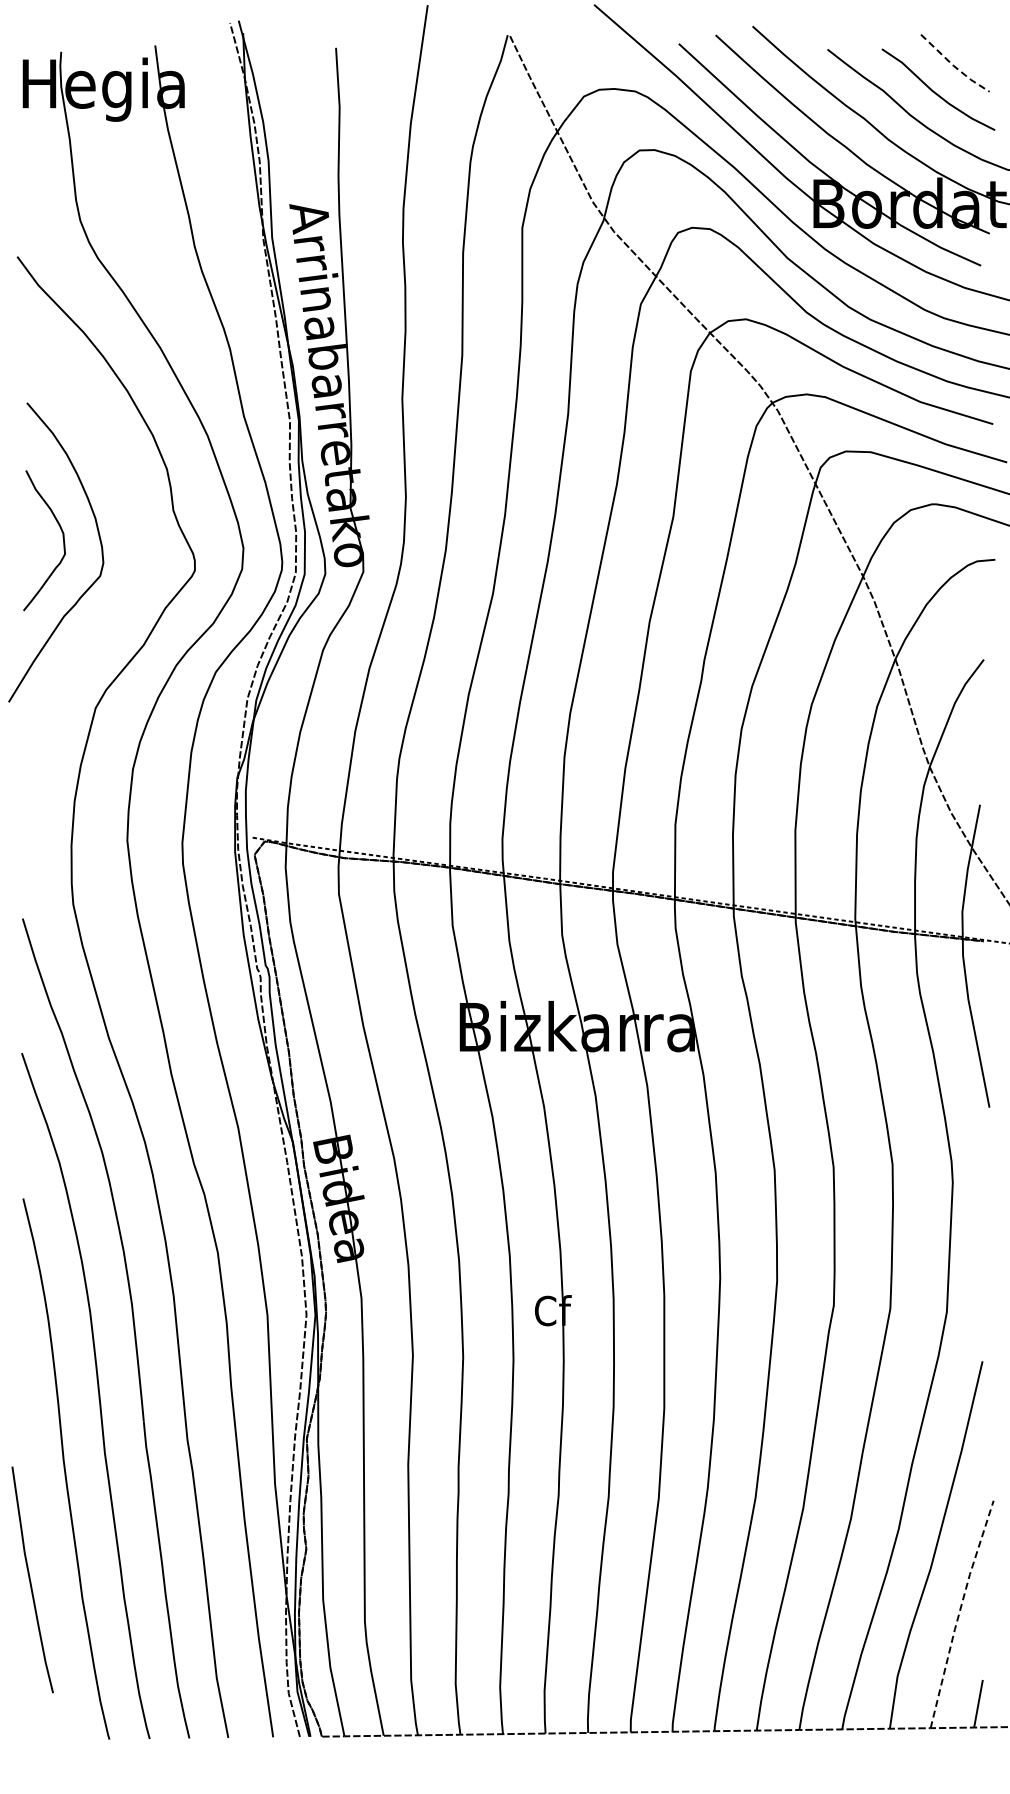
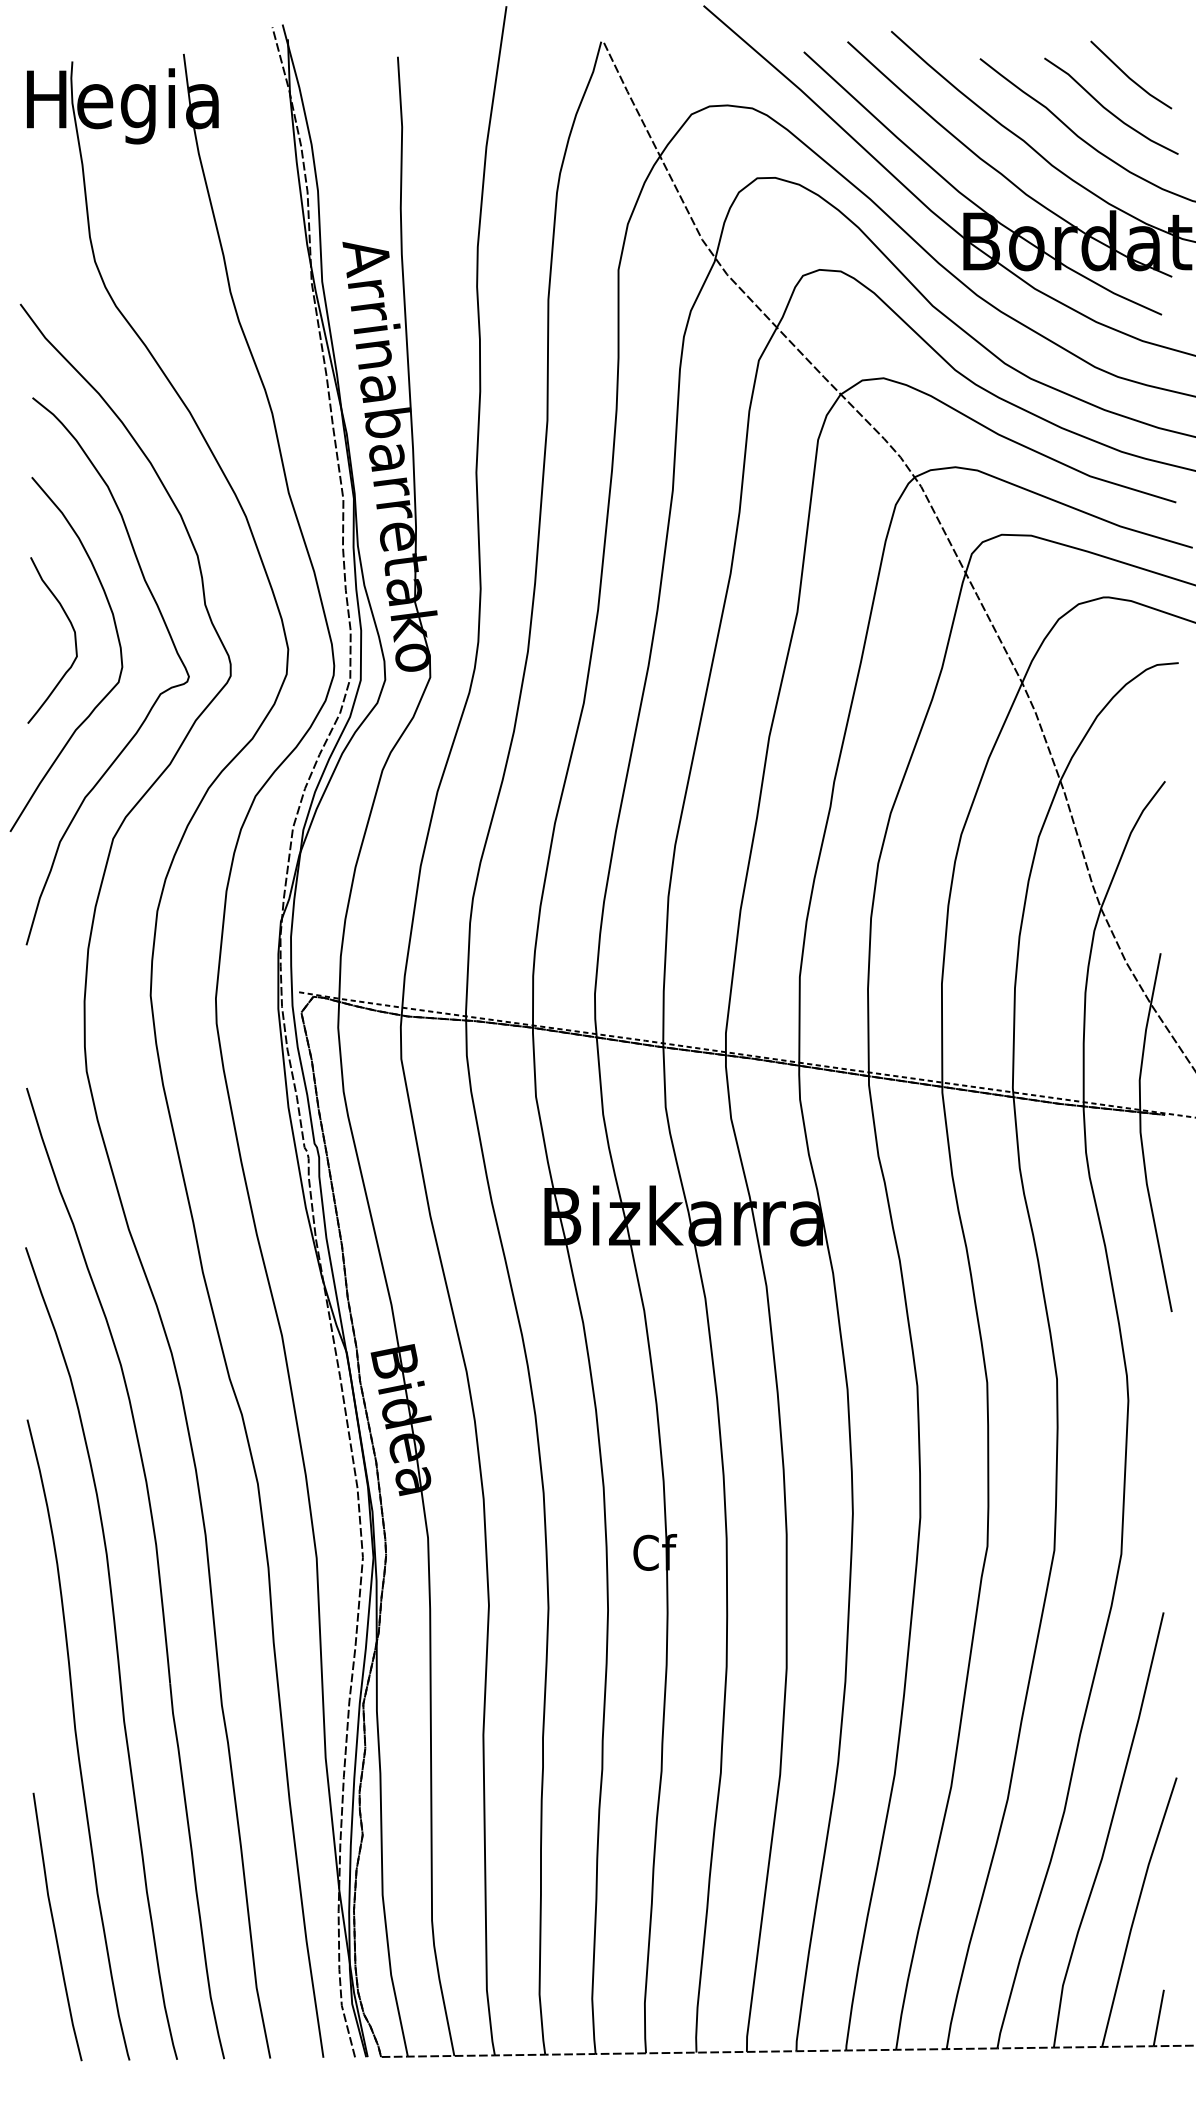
line: (953, 65) -> (1129, 77), dashed -> solid
curve: (129, 593) -> (153, 703), added
curve: (30, 1579) -> (54, 1926), moved
line: (959, 1613) -> (1136, 1911), dashed -> solid

